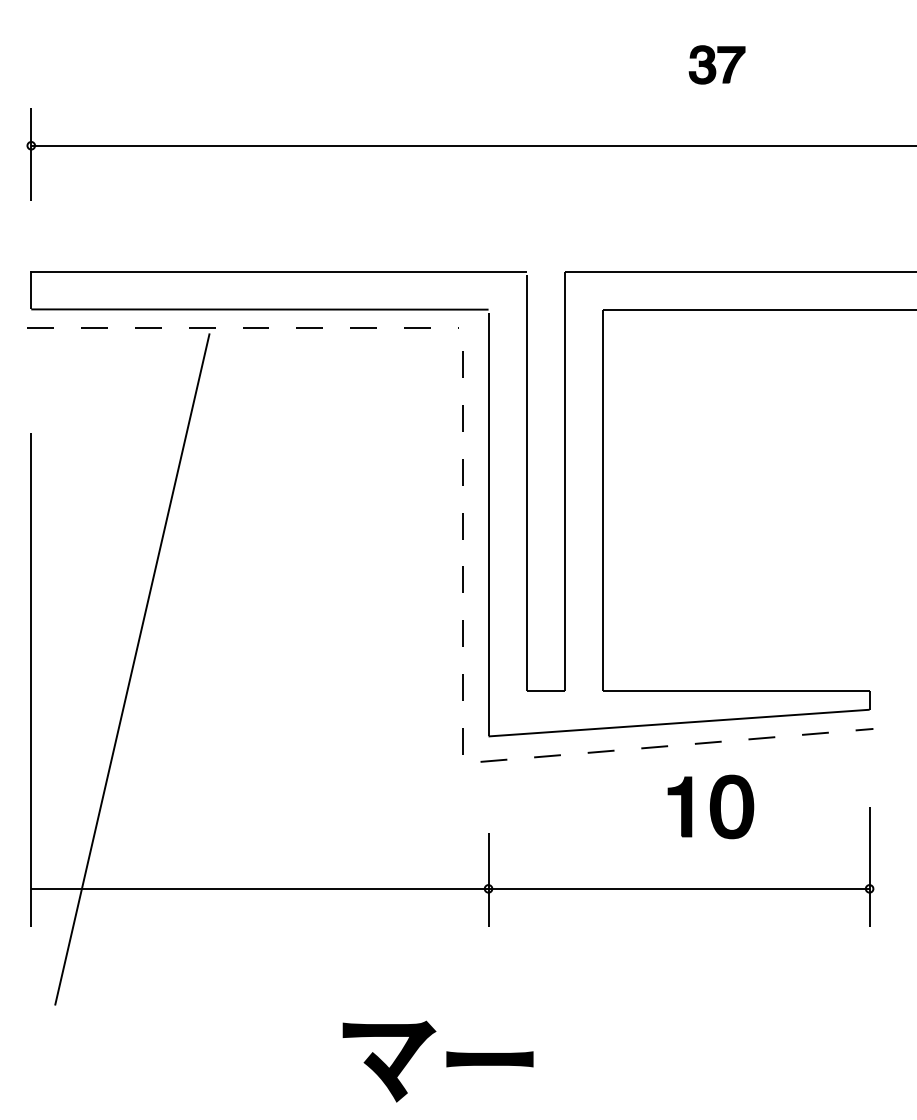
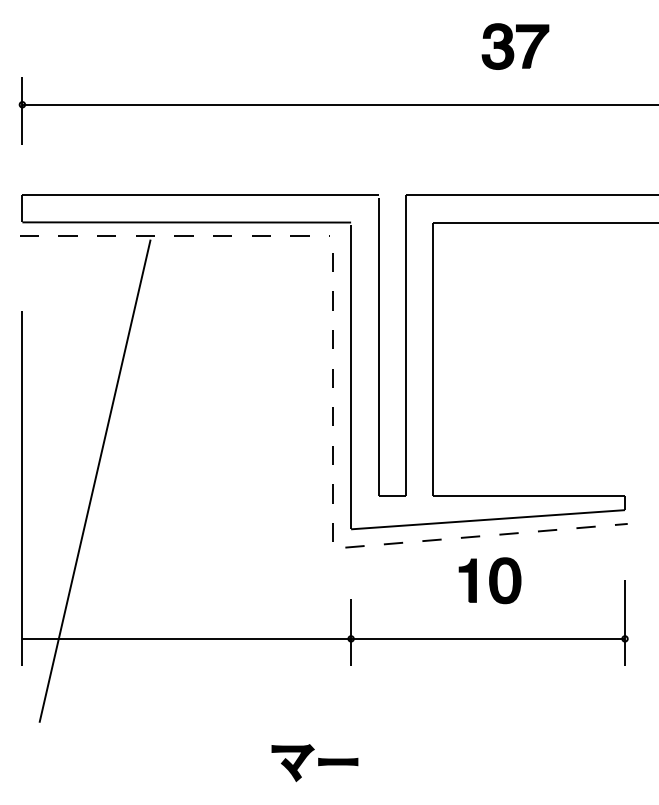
part: (716, 64) -> (514, 46), size x1.67
part: (710, 806) -> (489, 580), moved
part: (438, 1061) -> (315, 762), size x0.62

